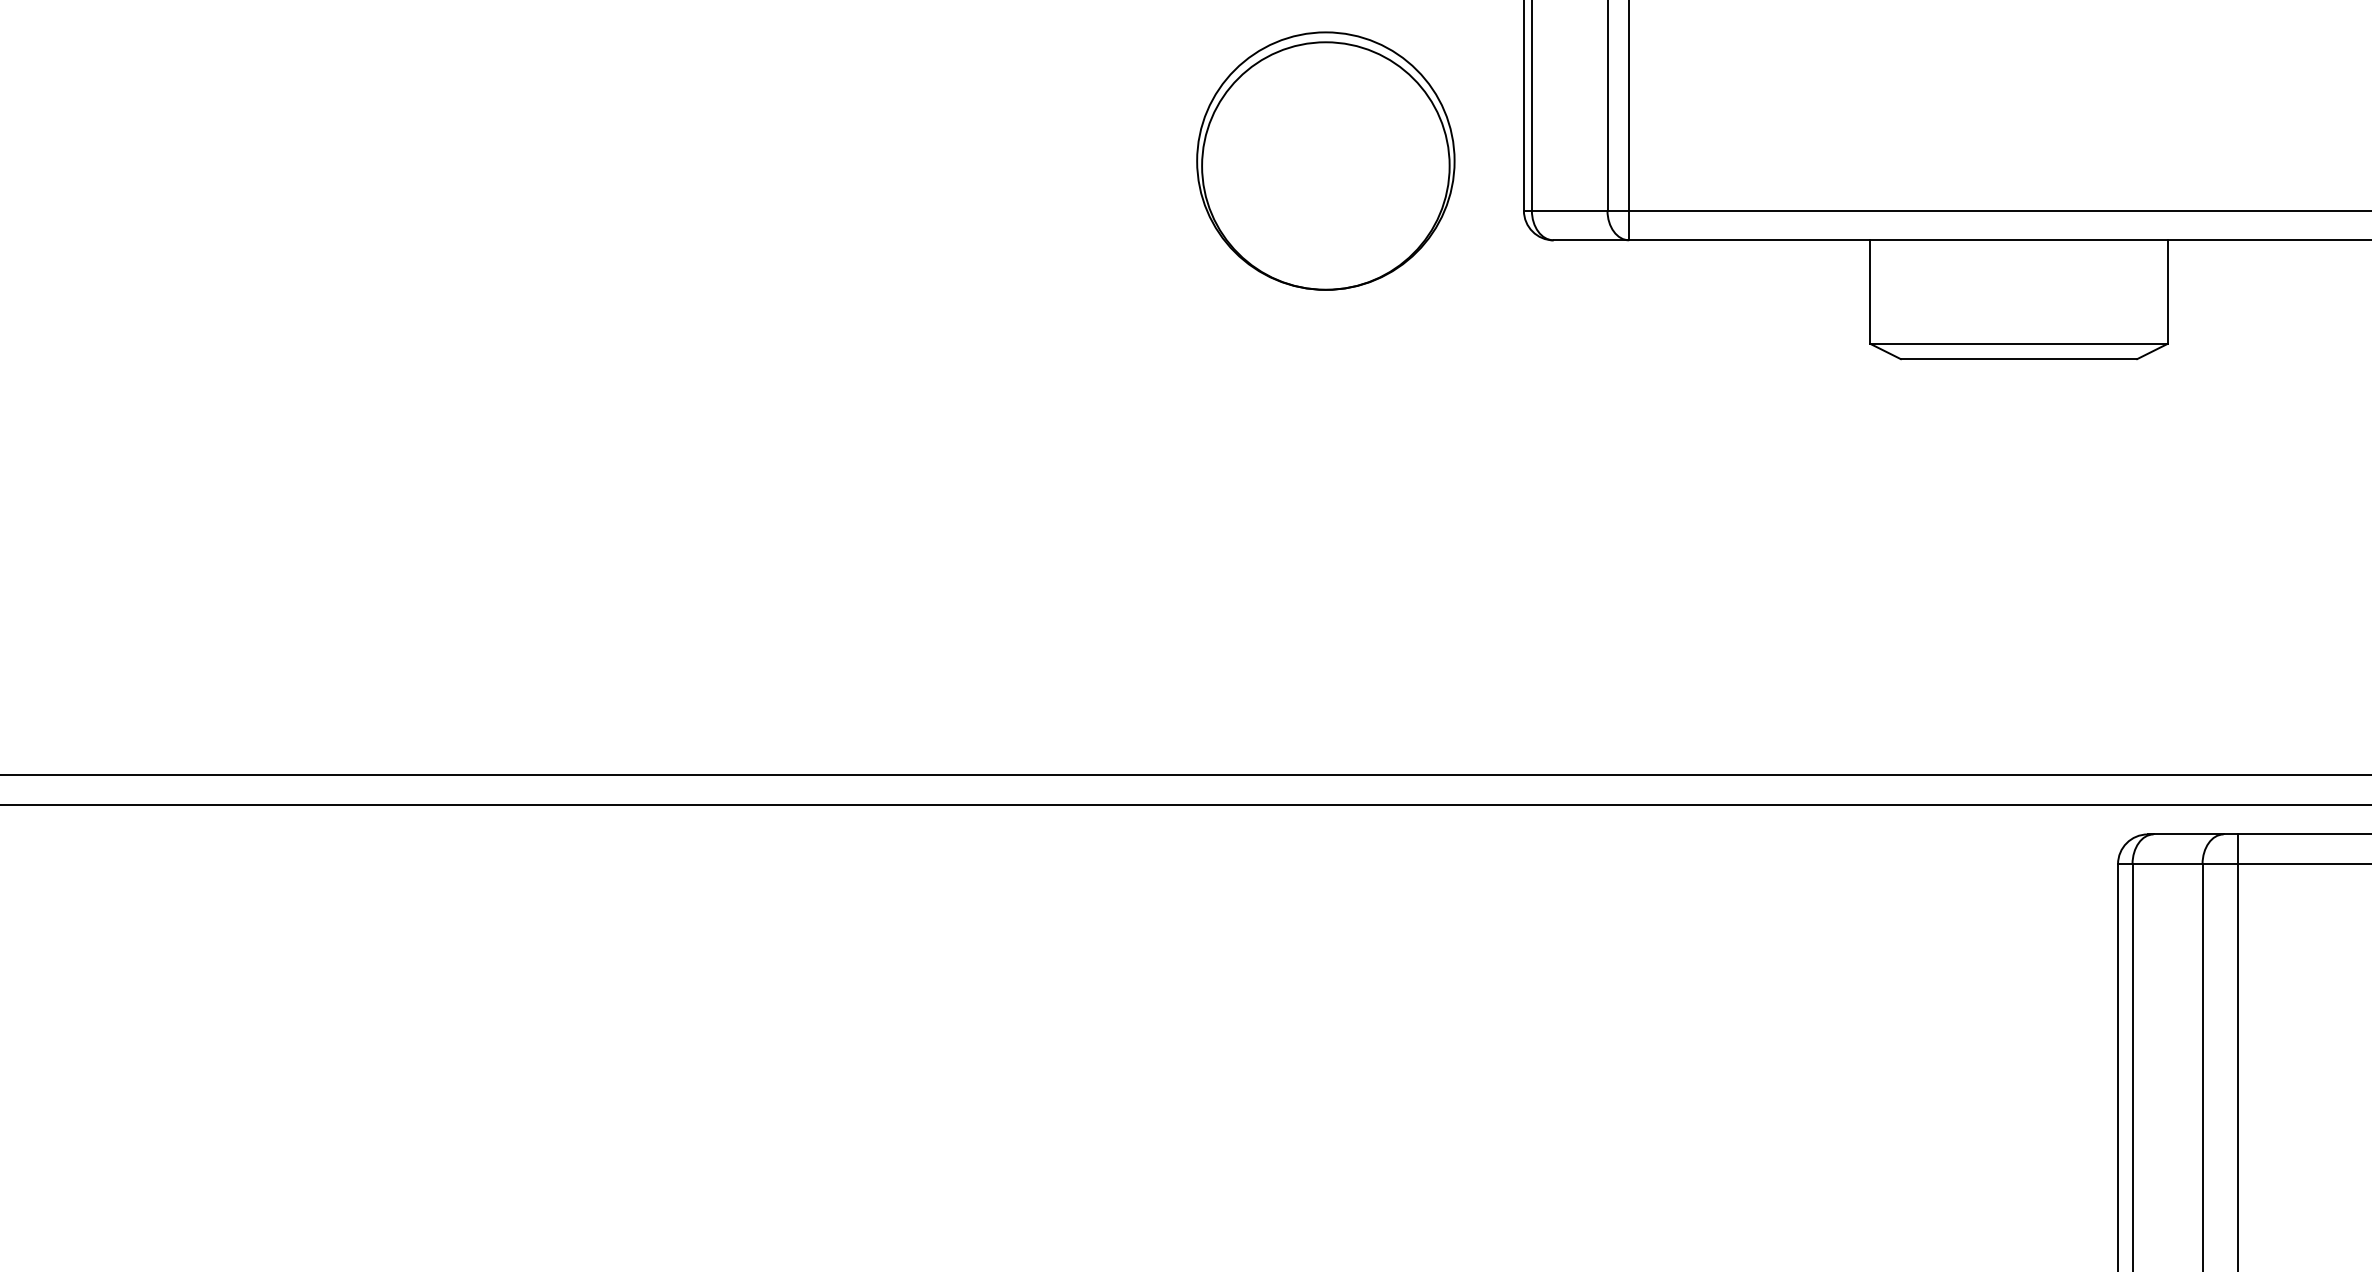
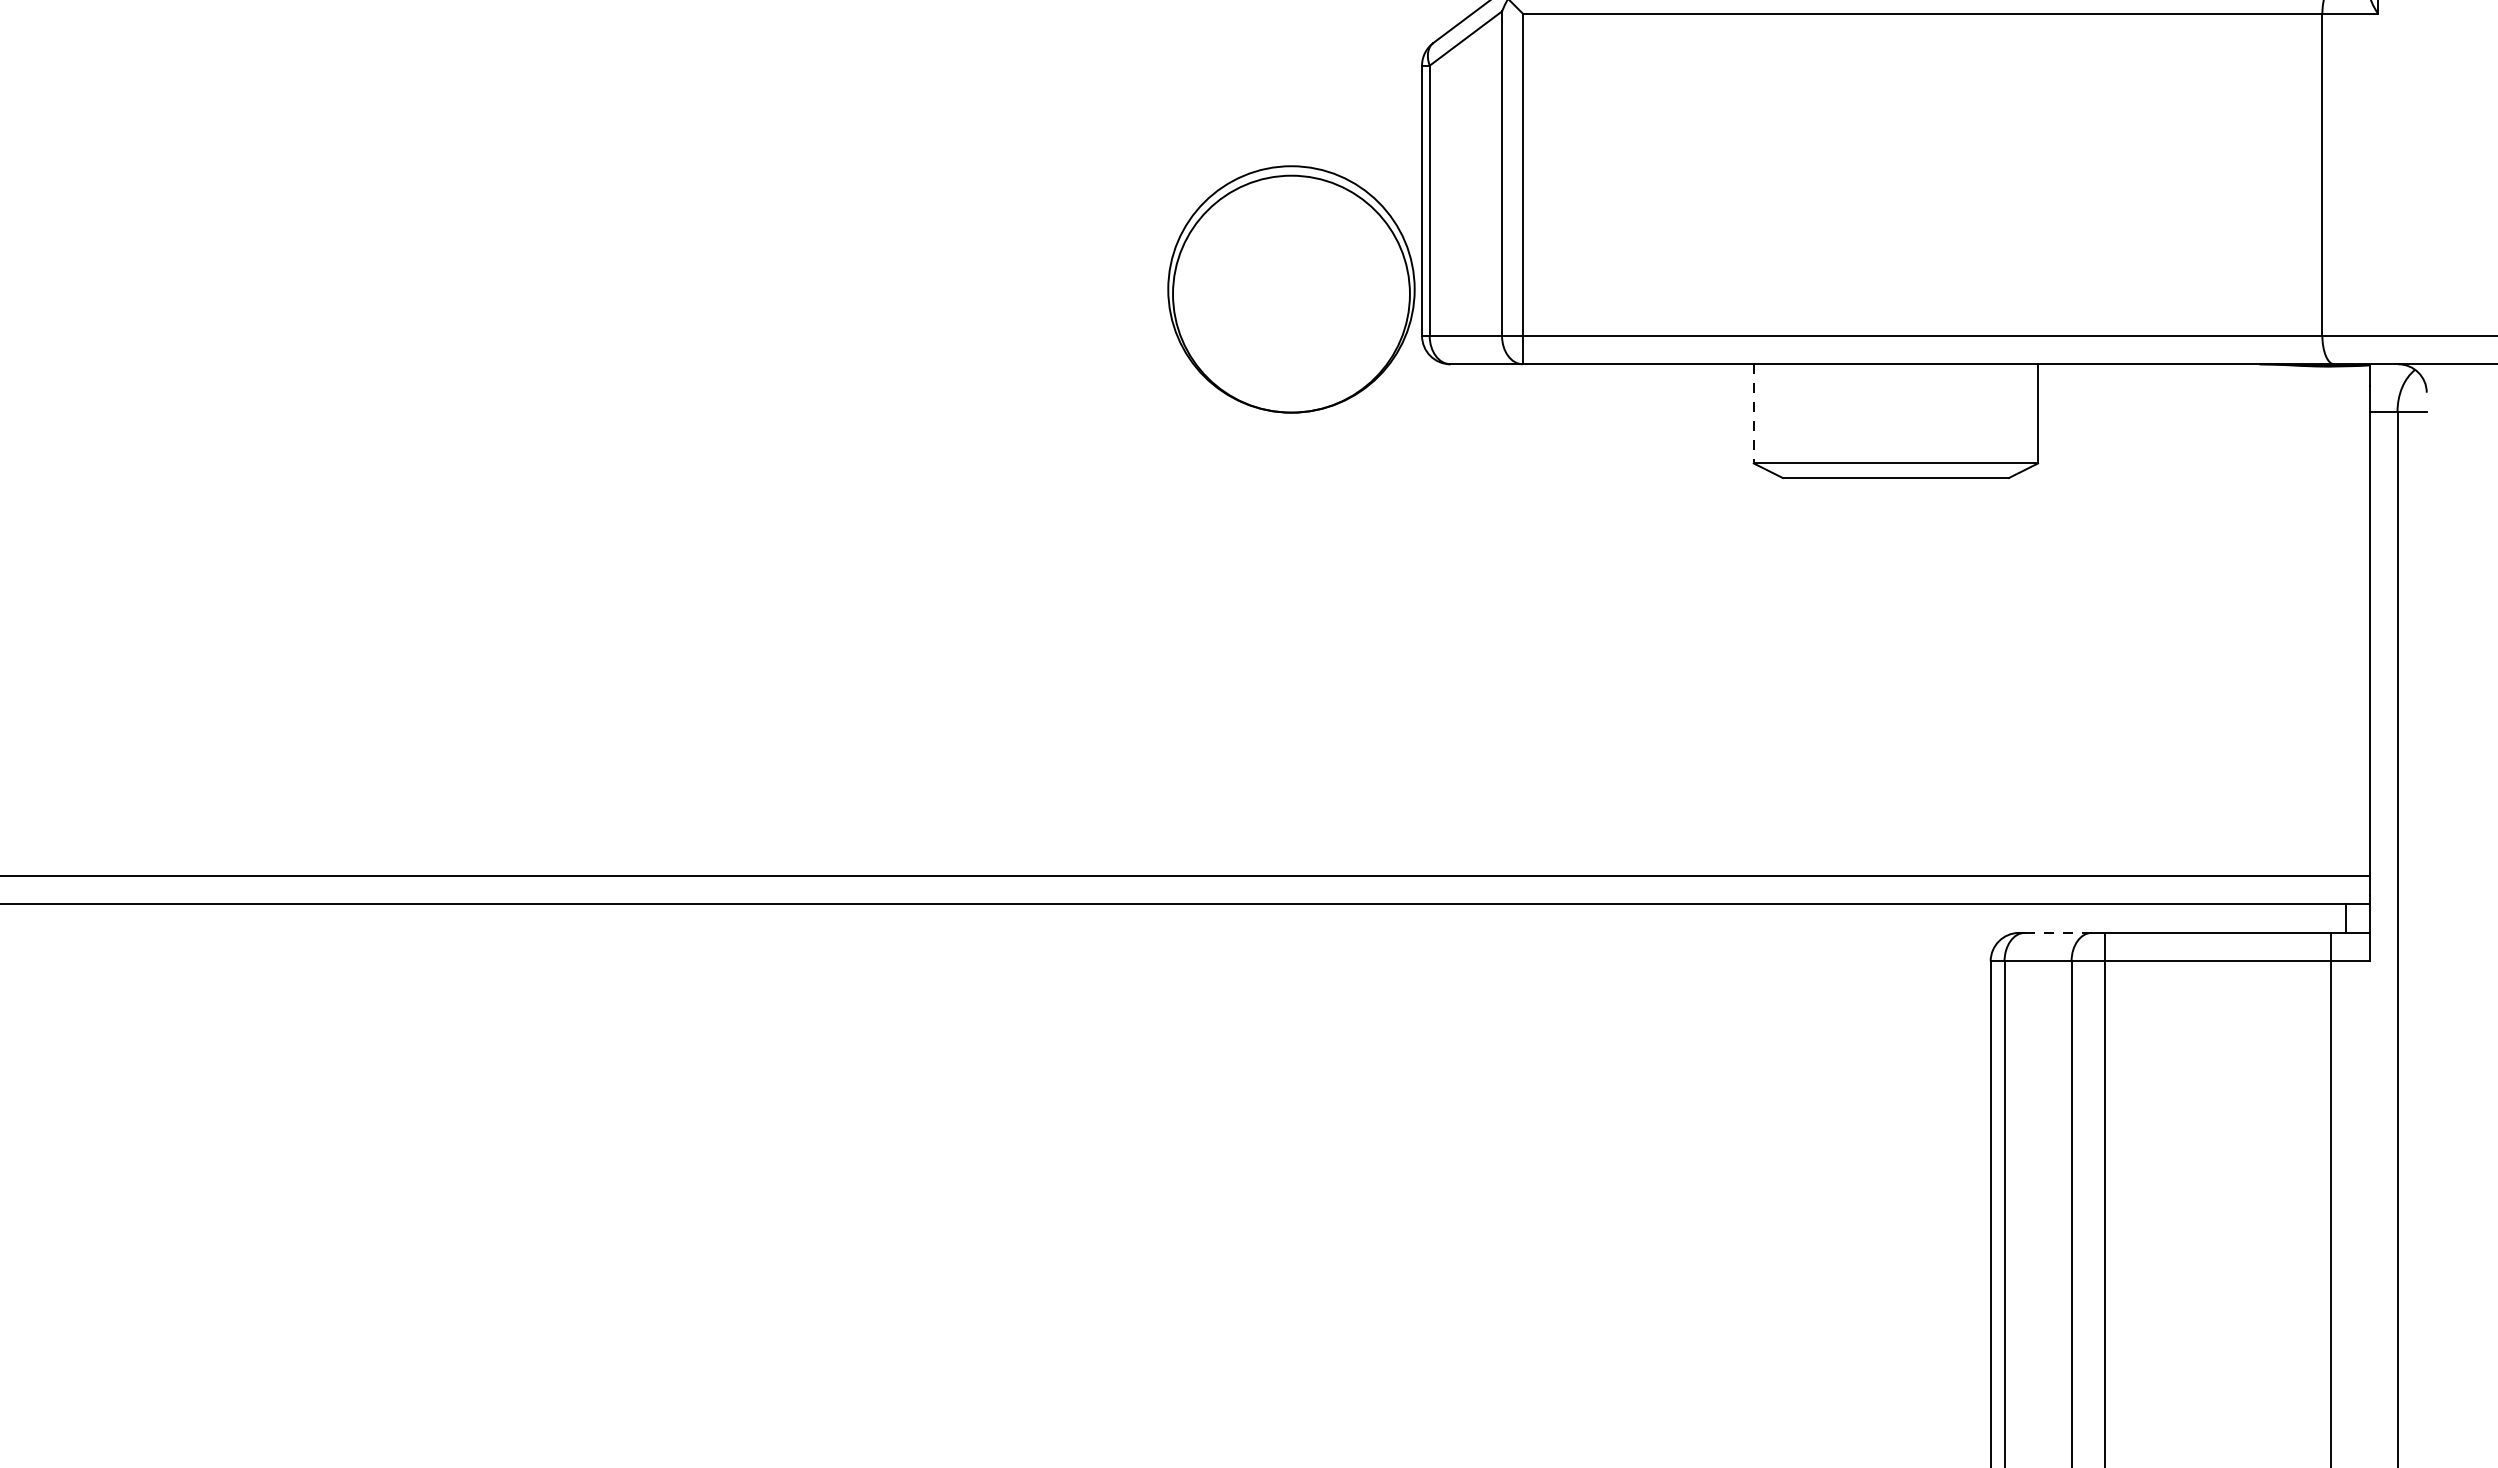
part: (1325, 161) -> (1291, 289), moved
line: (1870, 291) -> (1753, 413), solid -> dashed
line: (2188, 834) -> (2058, 932), solid -> dashed

